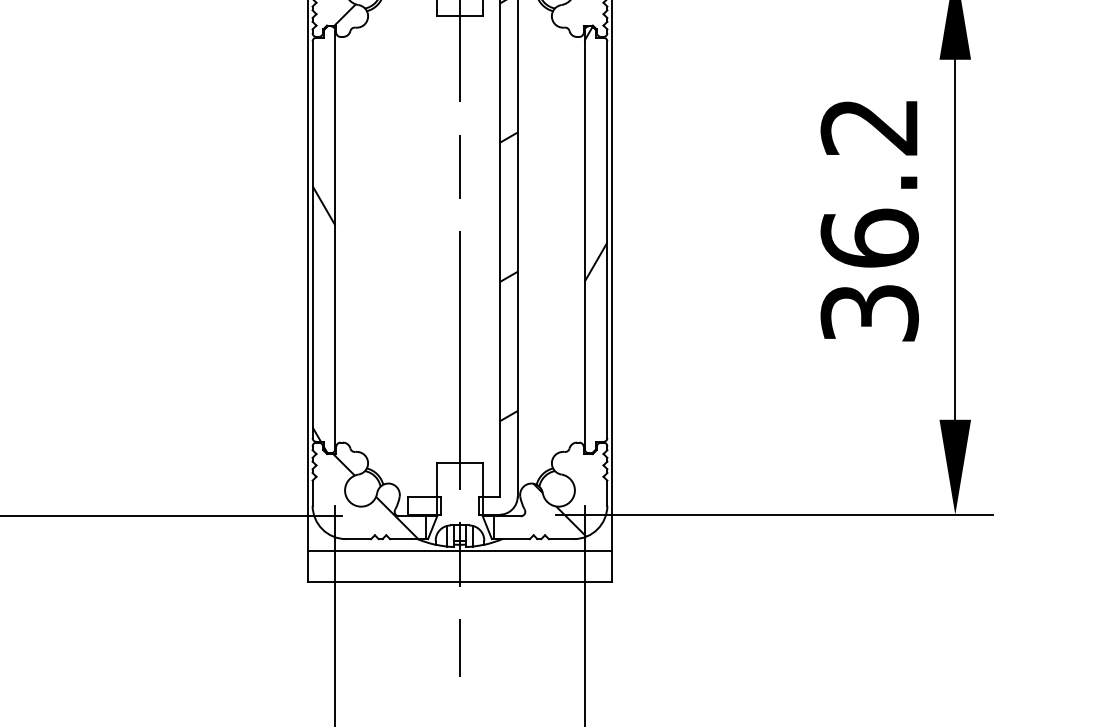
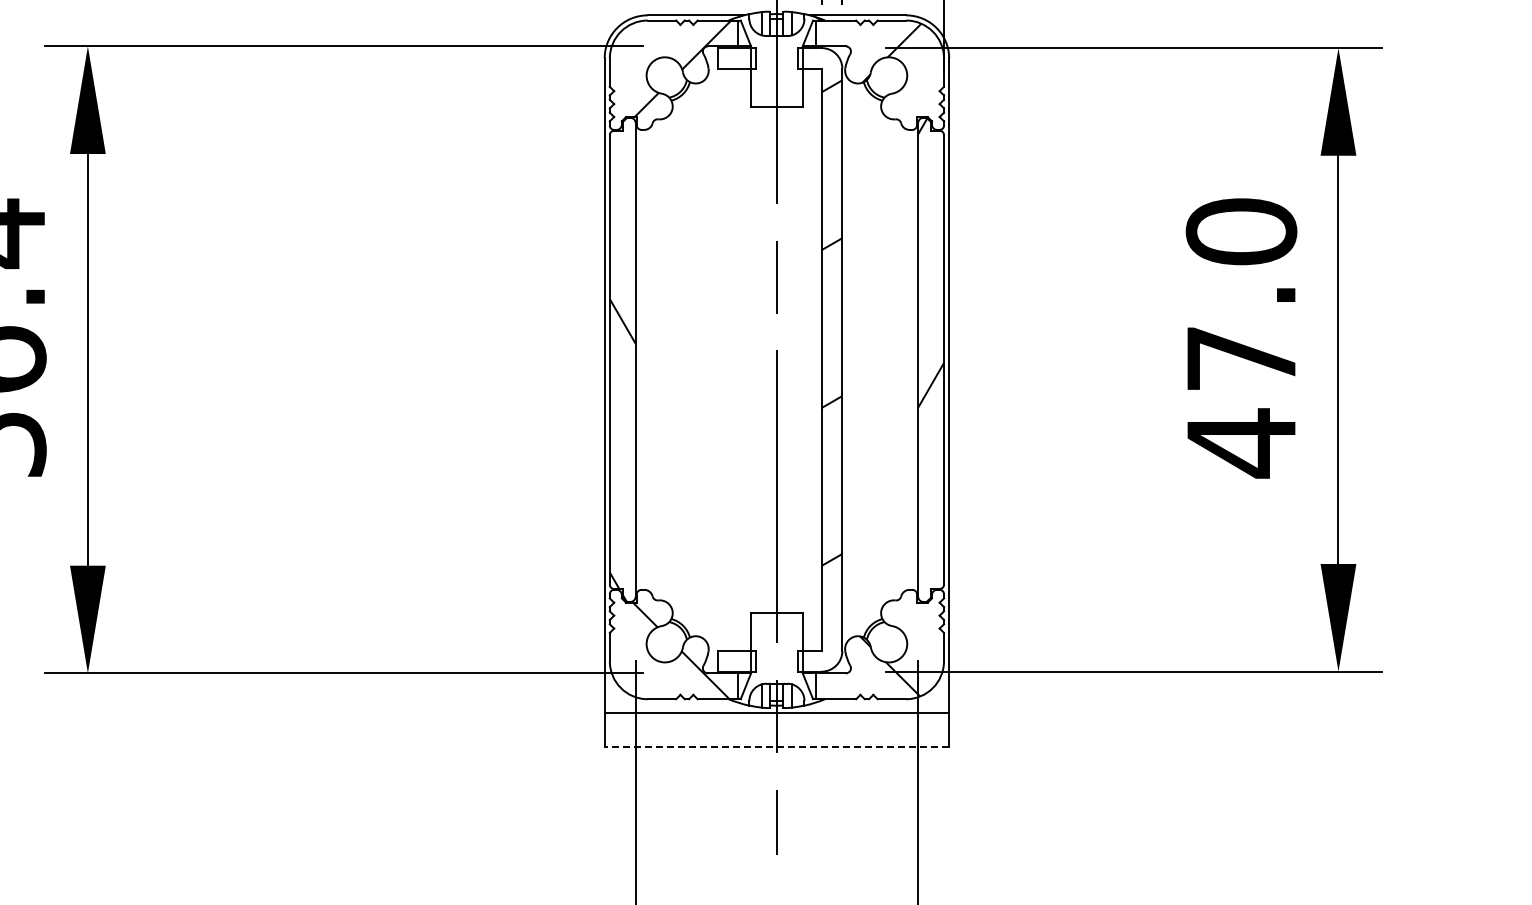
text: (869, 220) -> (1241, 338), 36.2 -> 47.0
line: (459, 581) -> (776, 747), solid -> dashed

